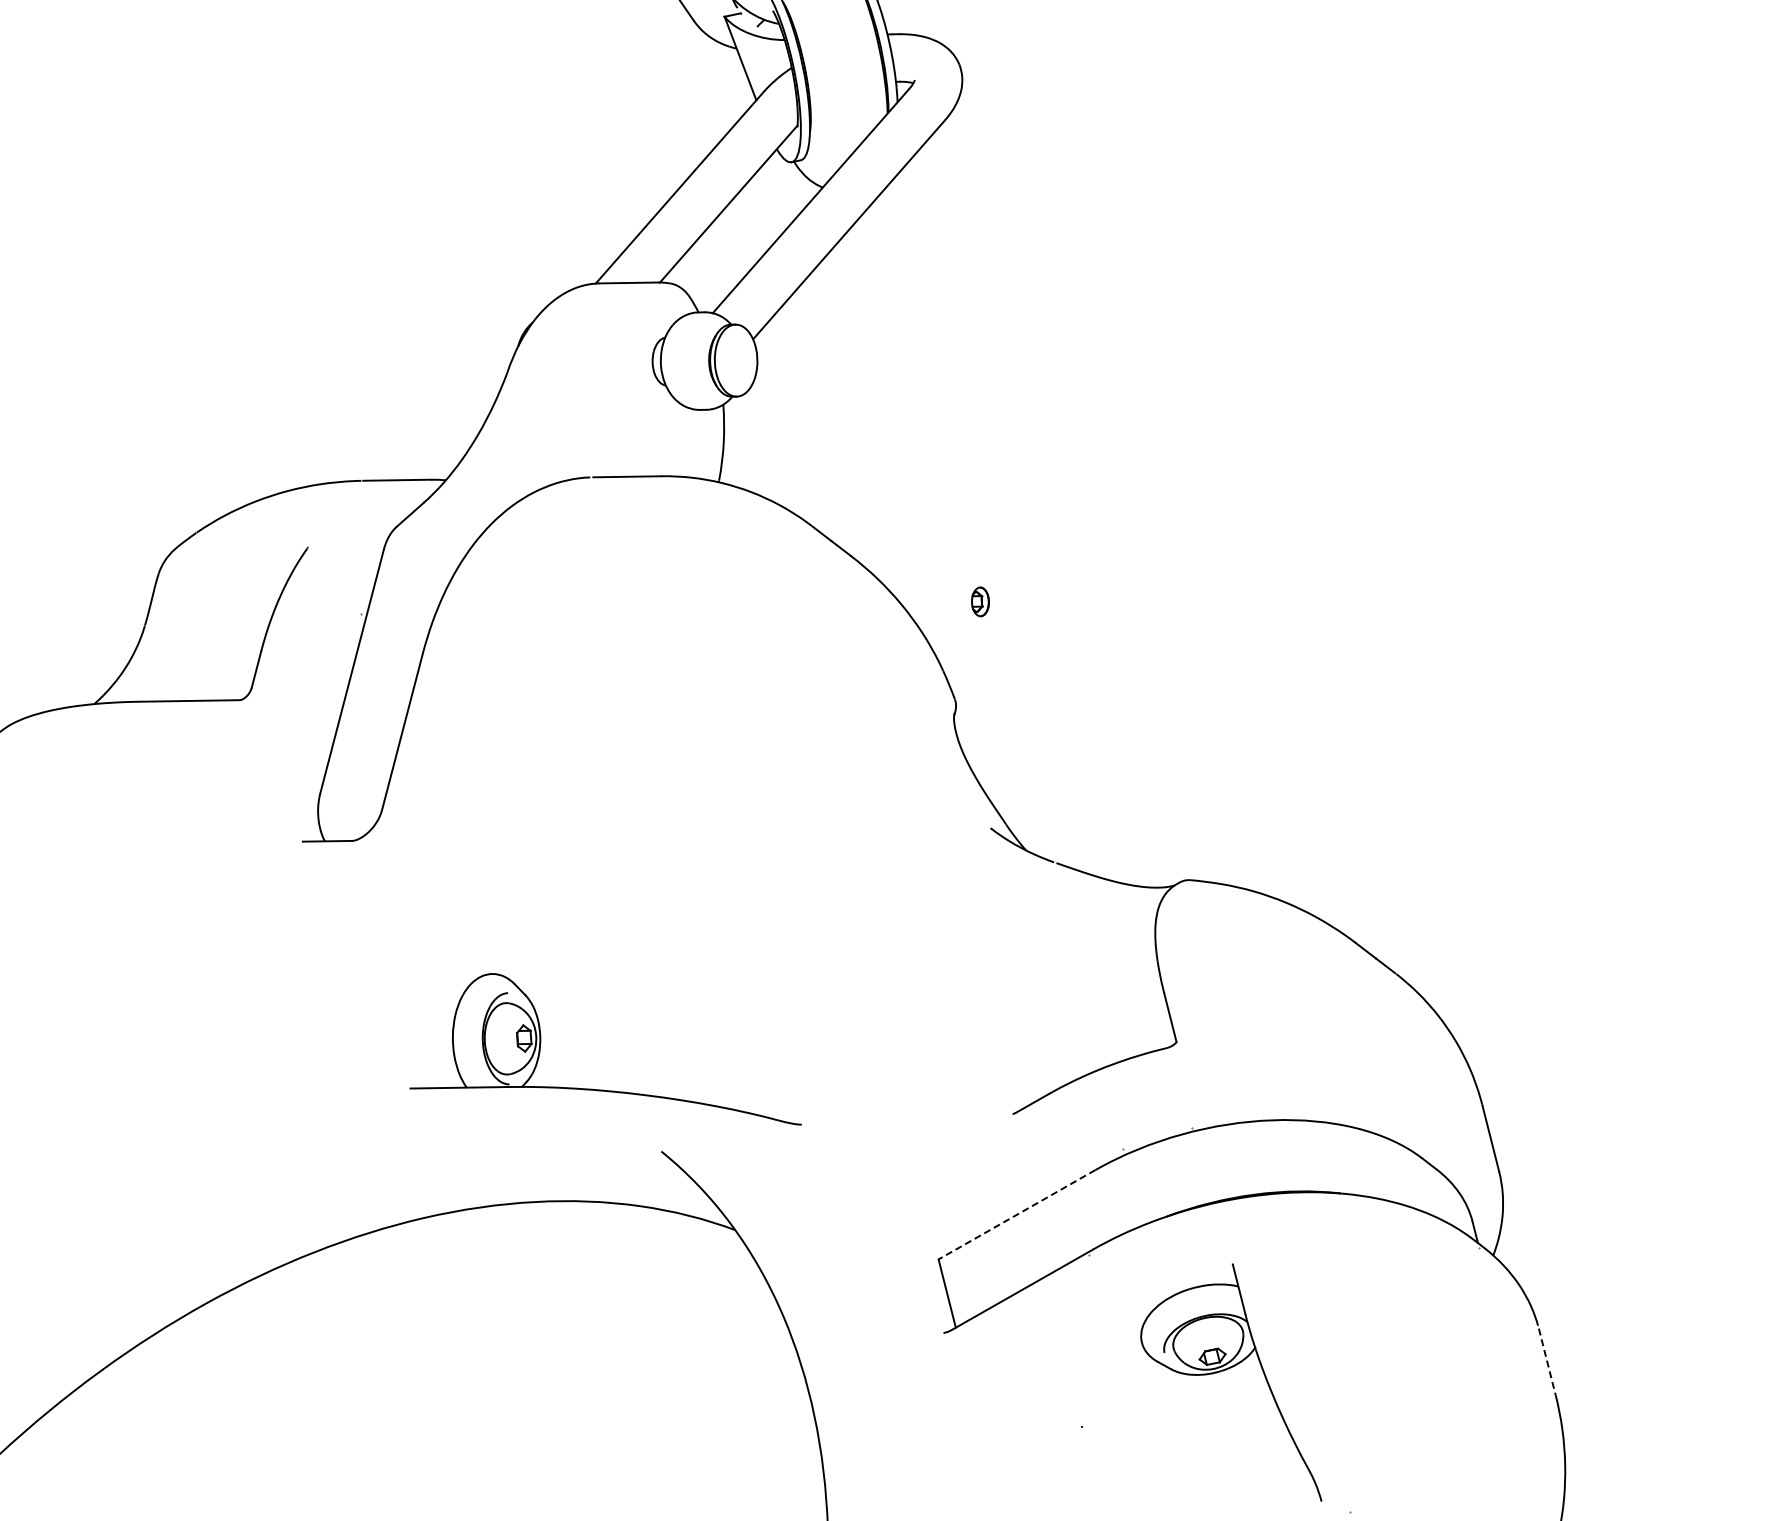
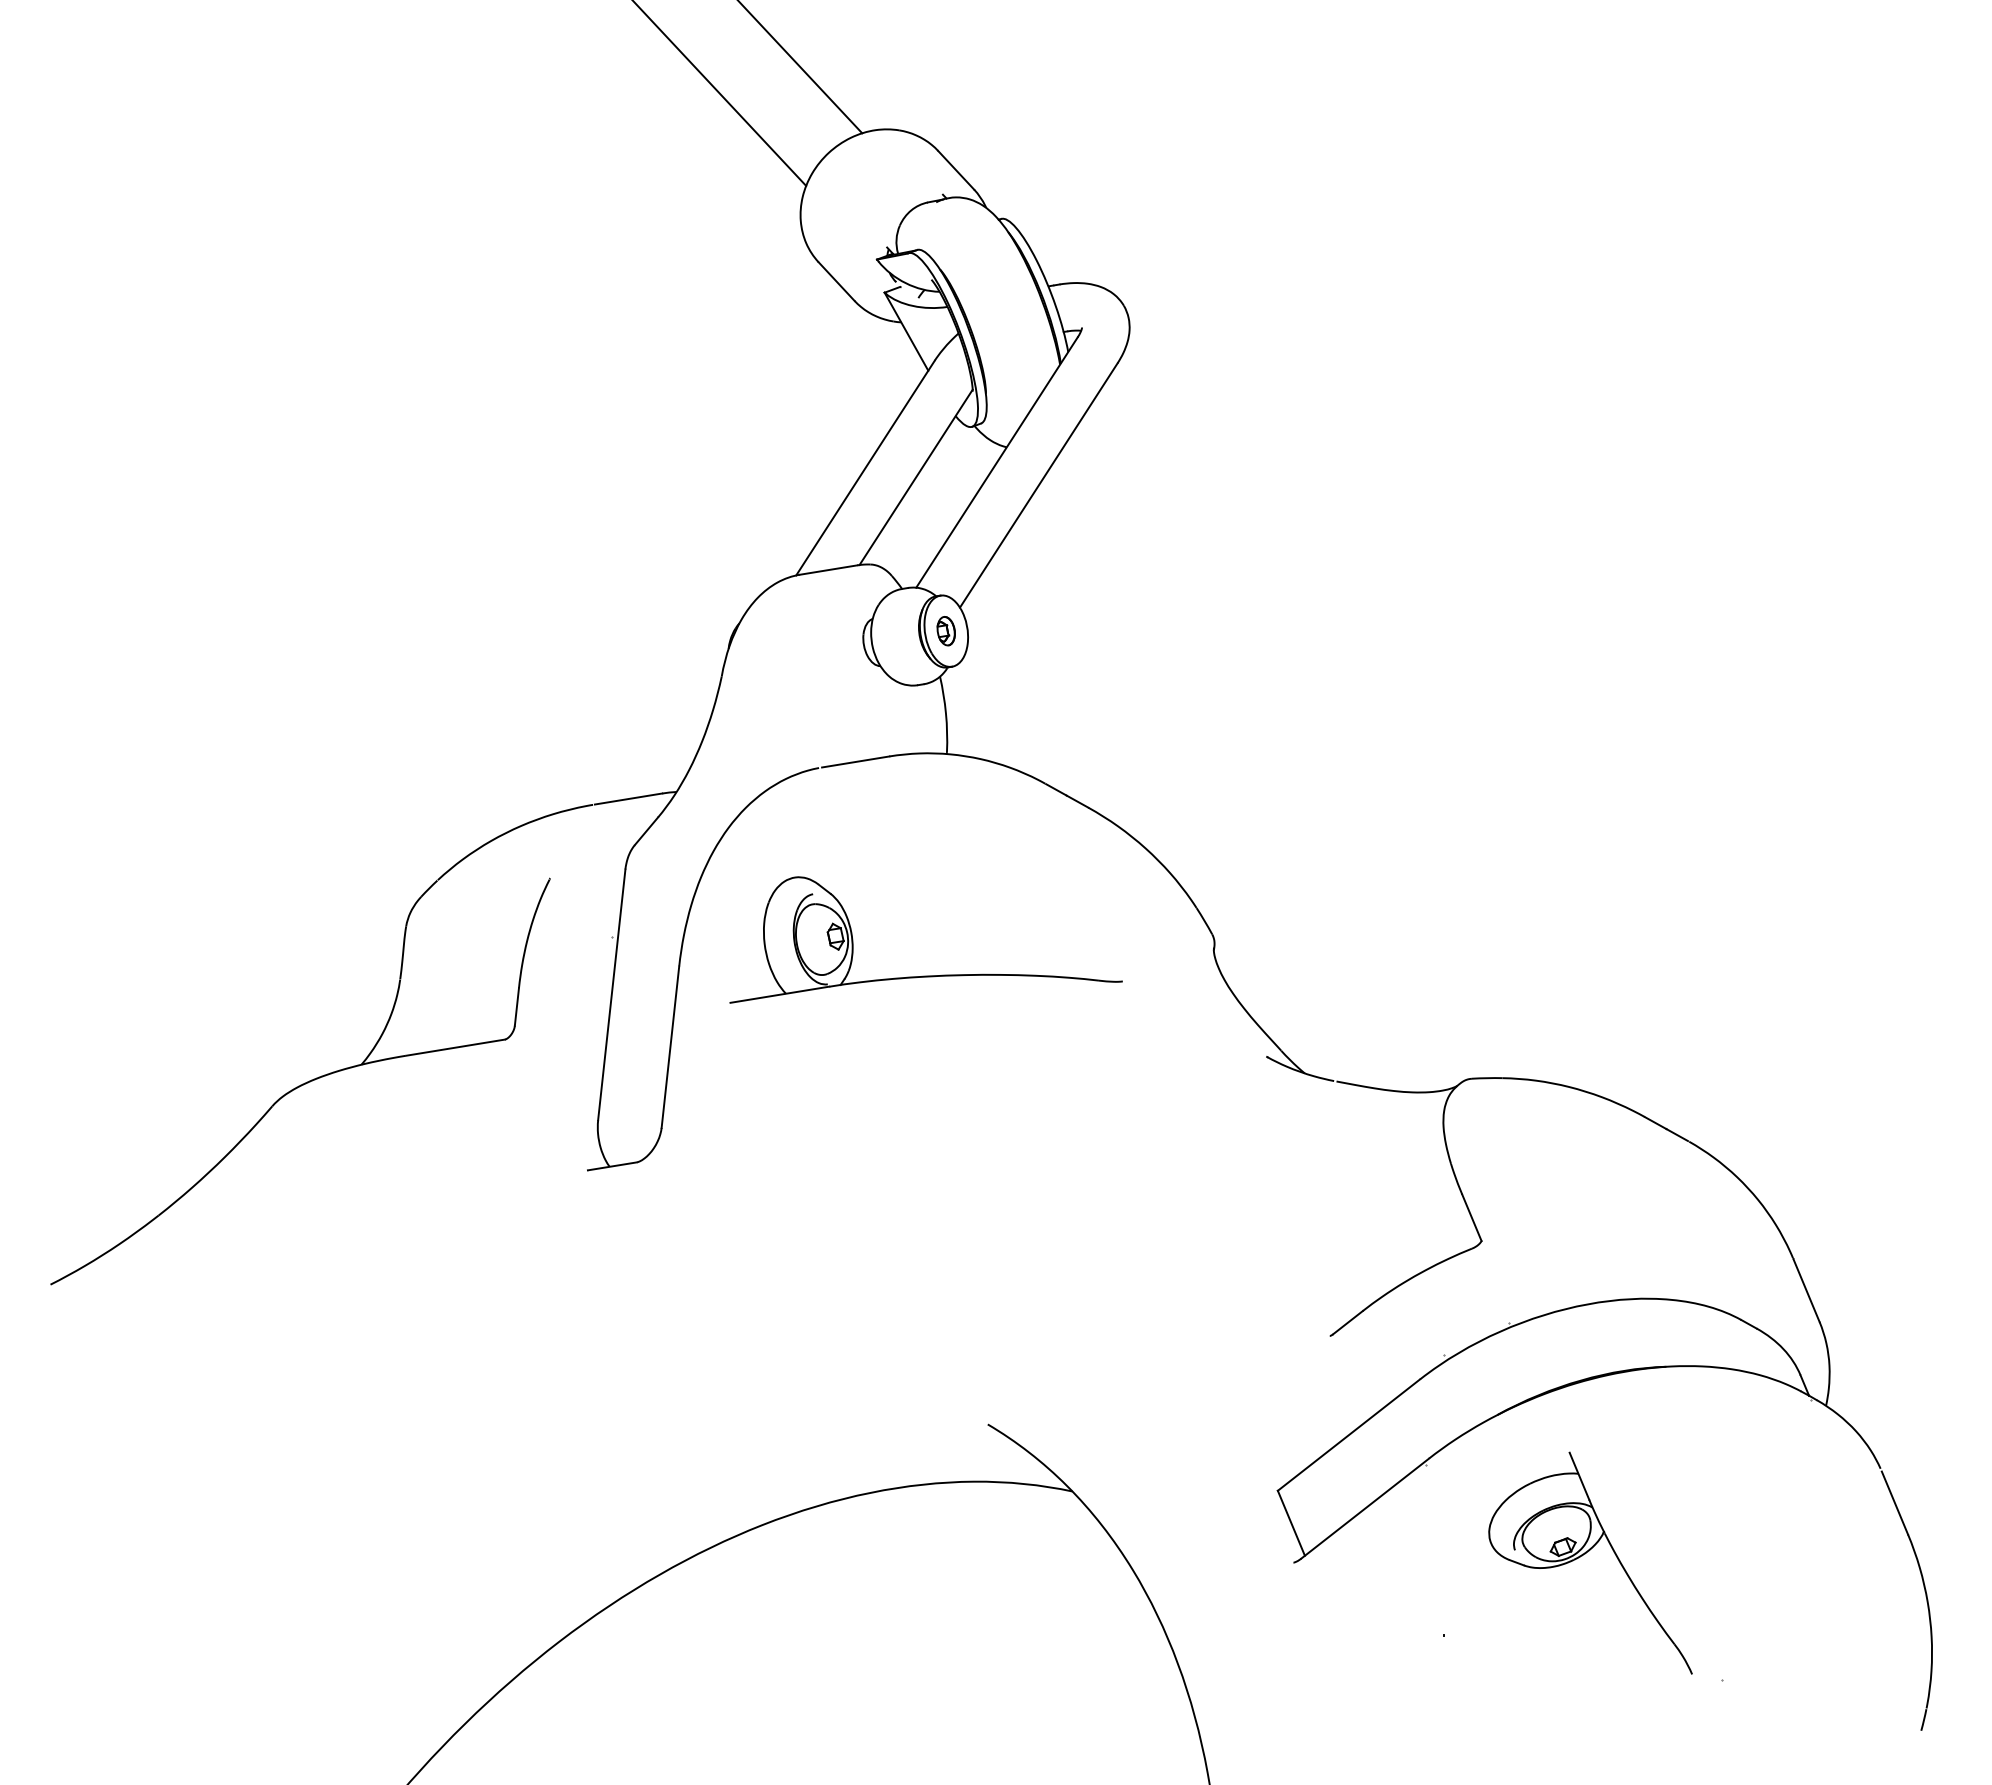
part: (979, 602) -> (945, 631), moved
part: (607, 1089) -> (925, 975), moved
line: (1016, 1215) -> (1348, 1435), dashed -> solid
line: (1547, 1362) -> (1895, 1503), dashed -> solid

